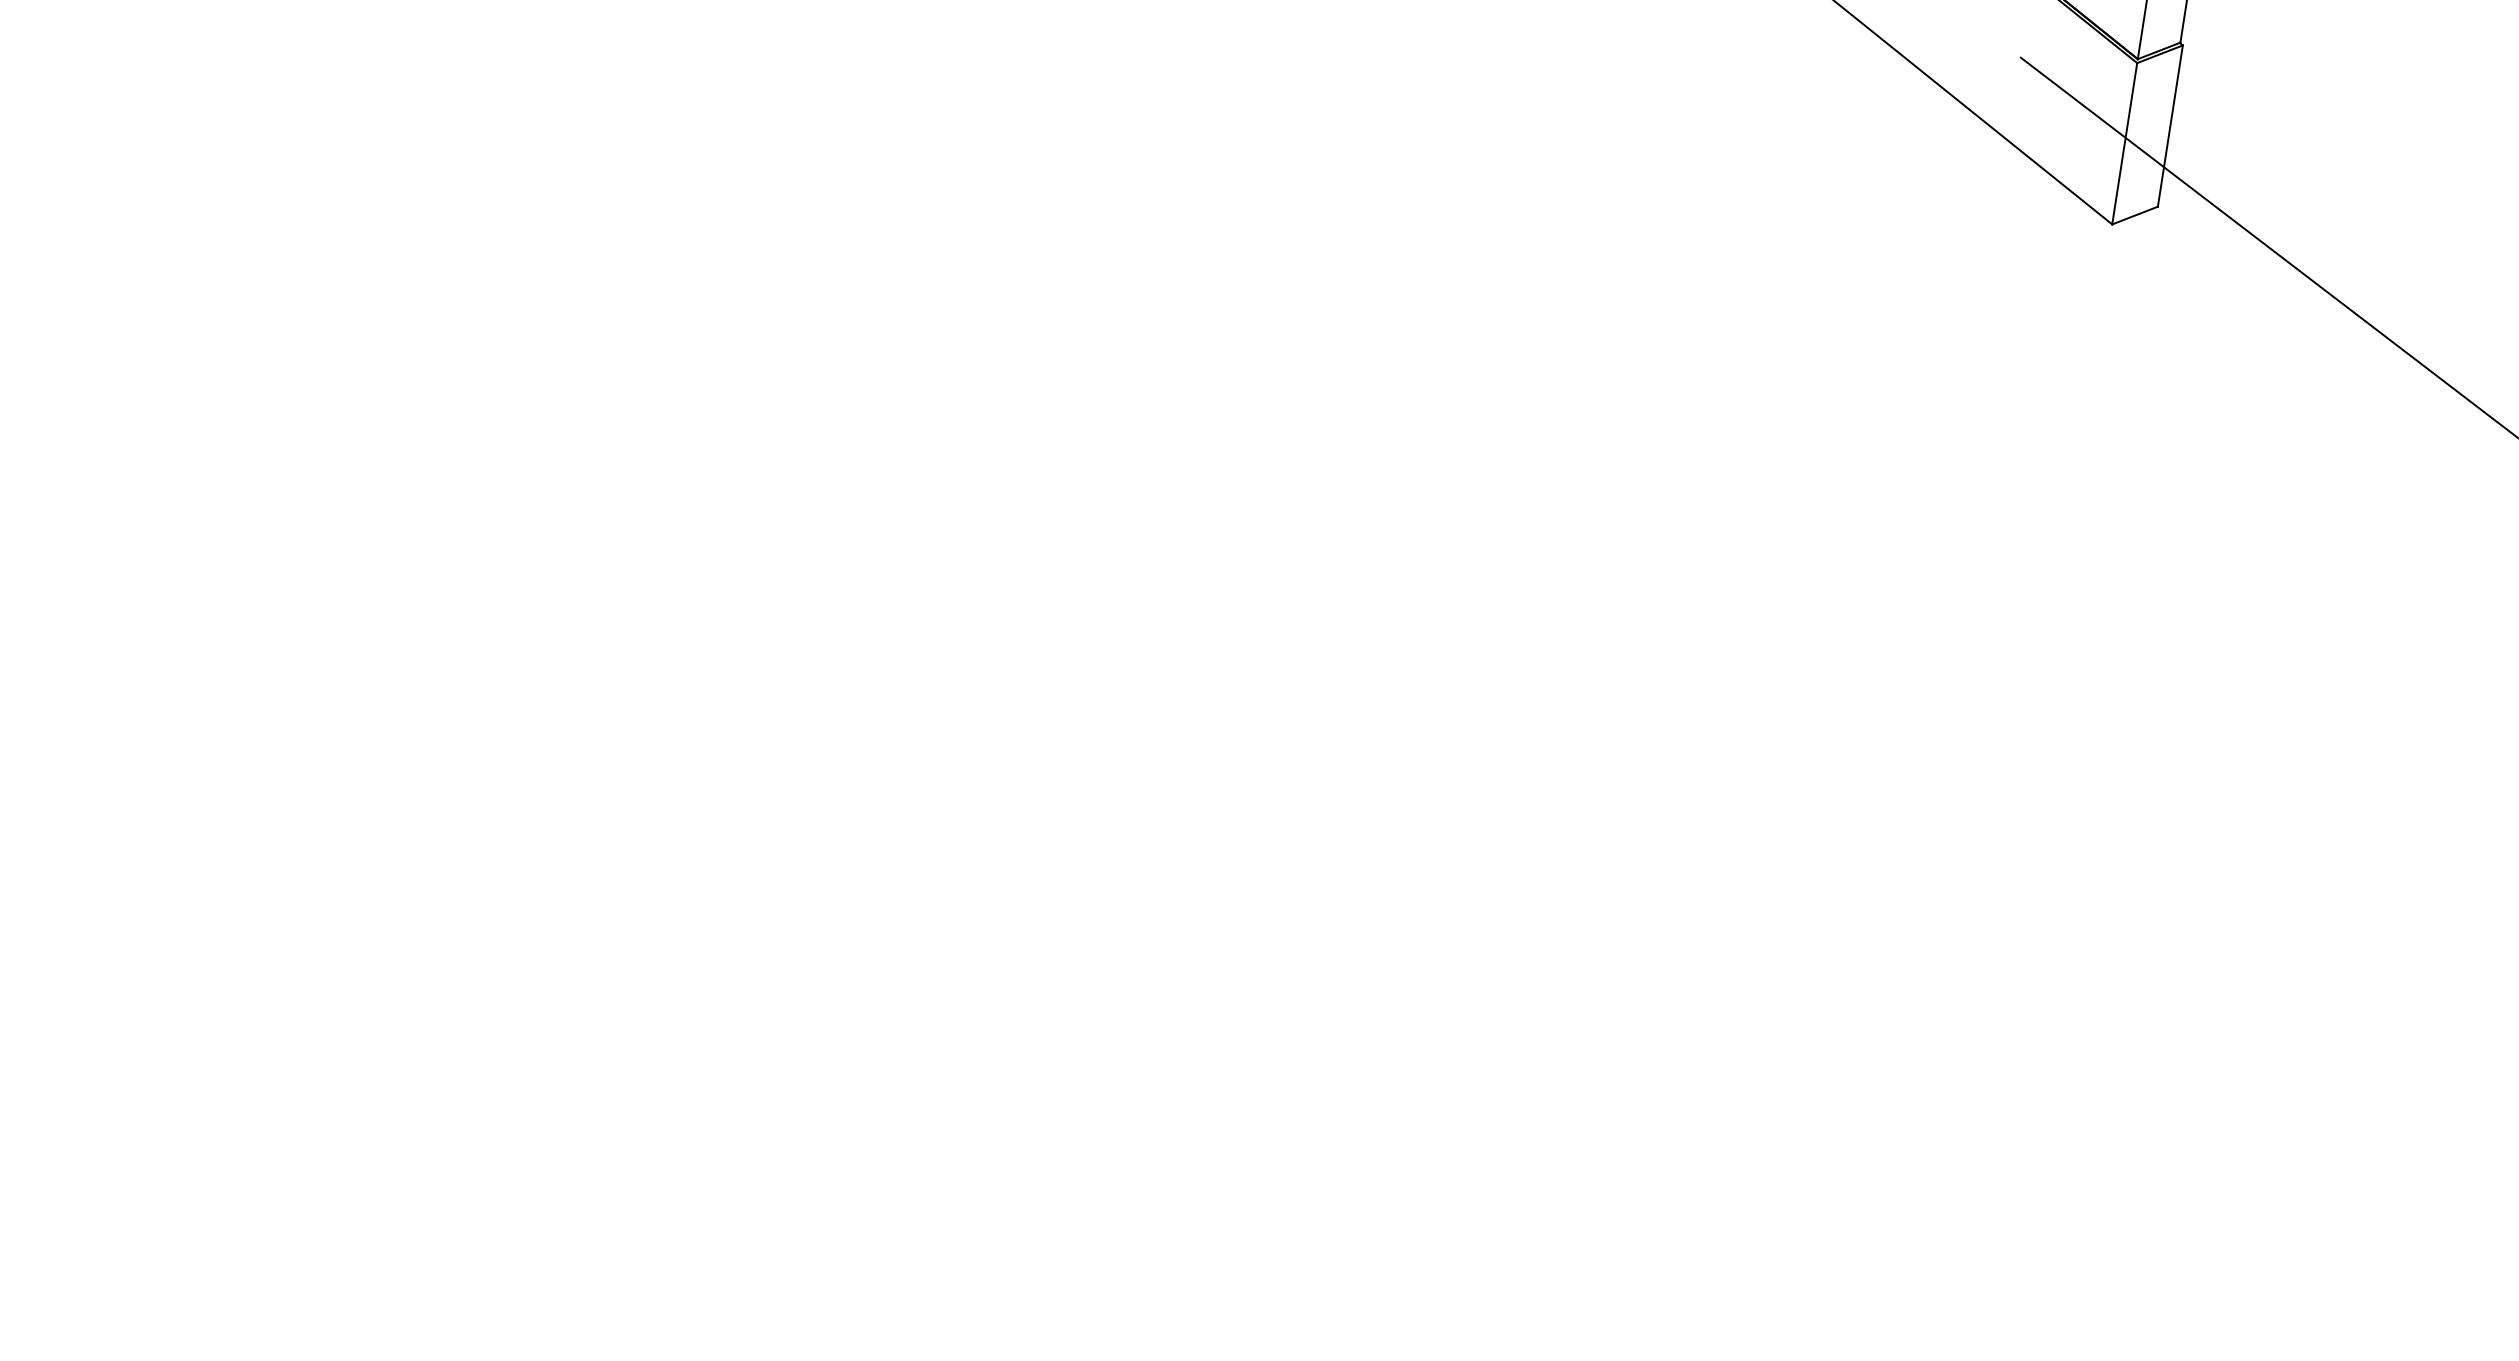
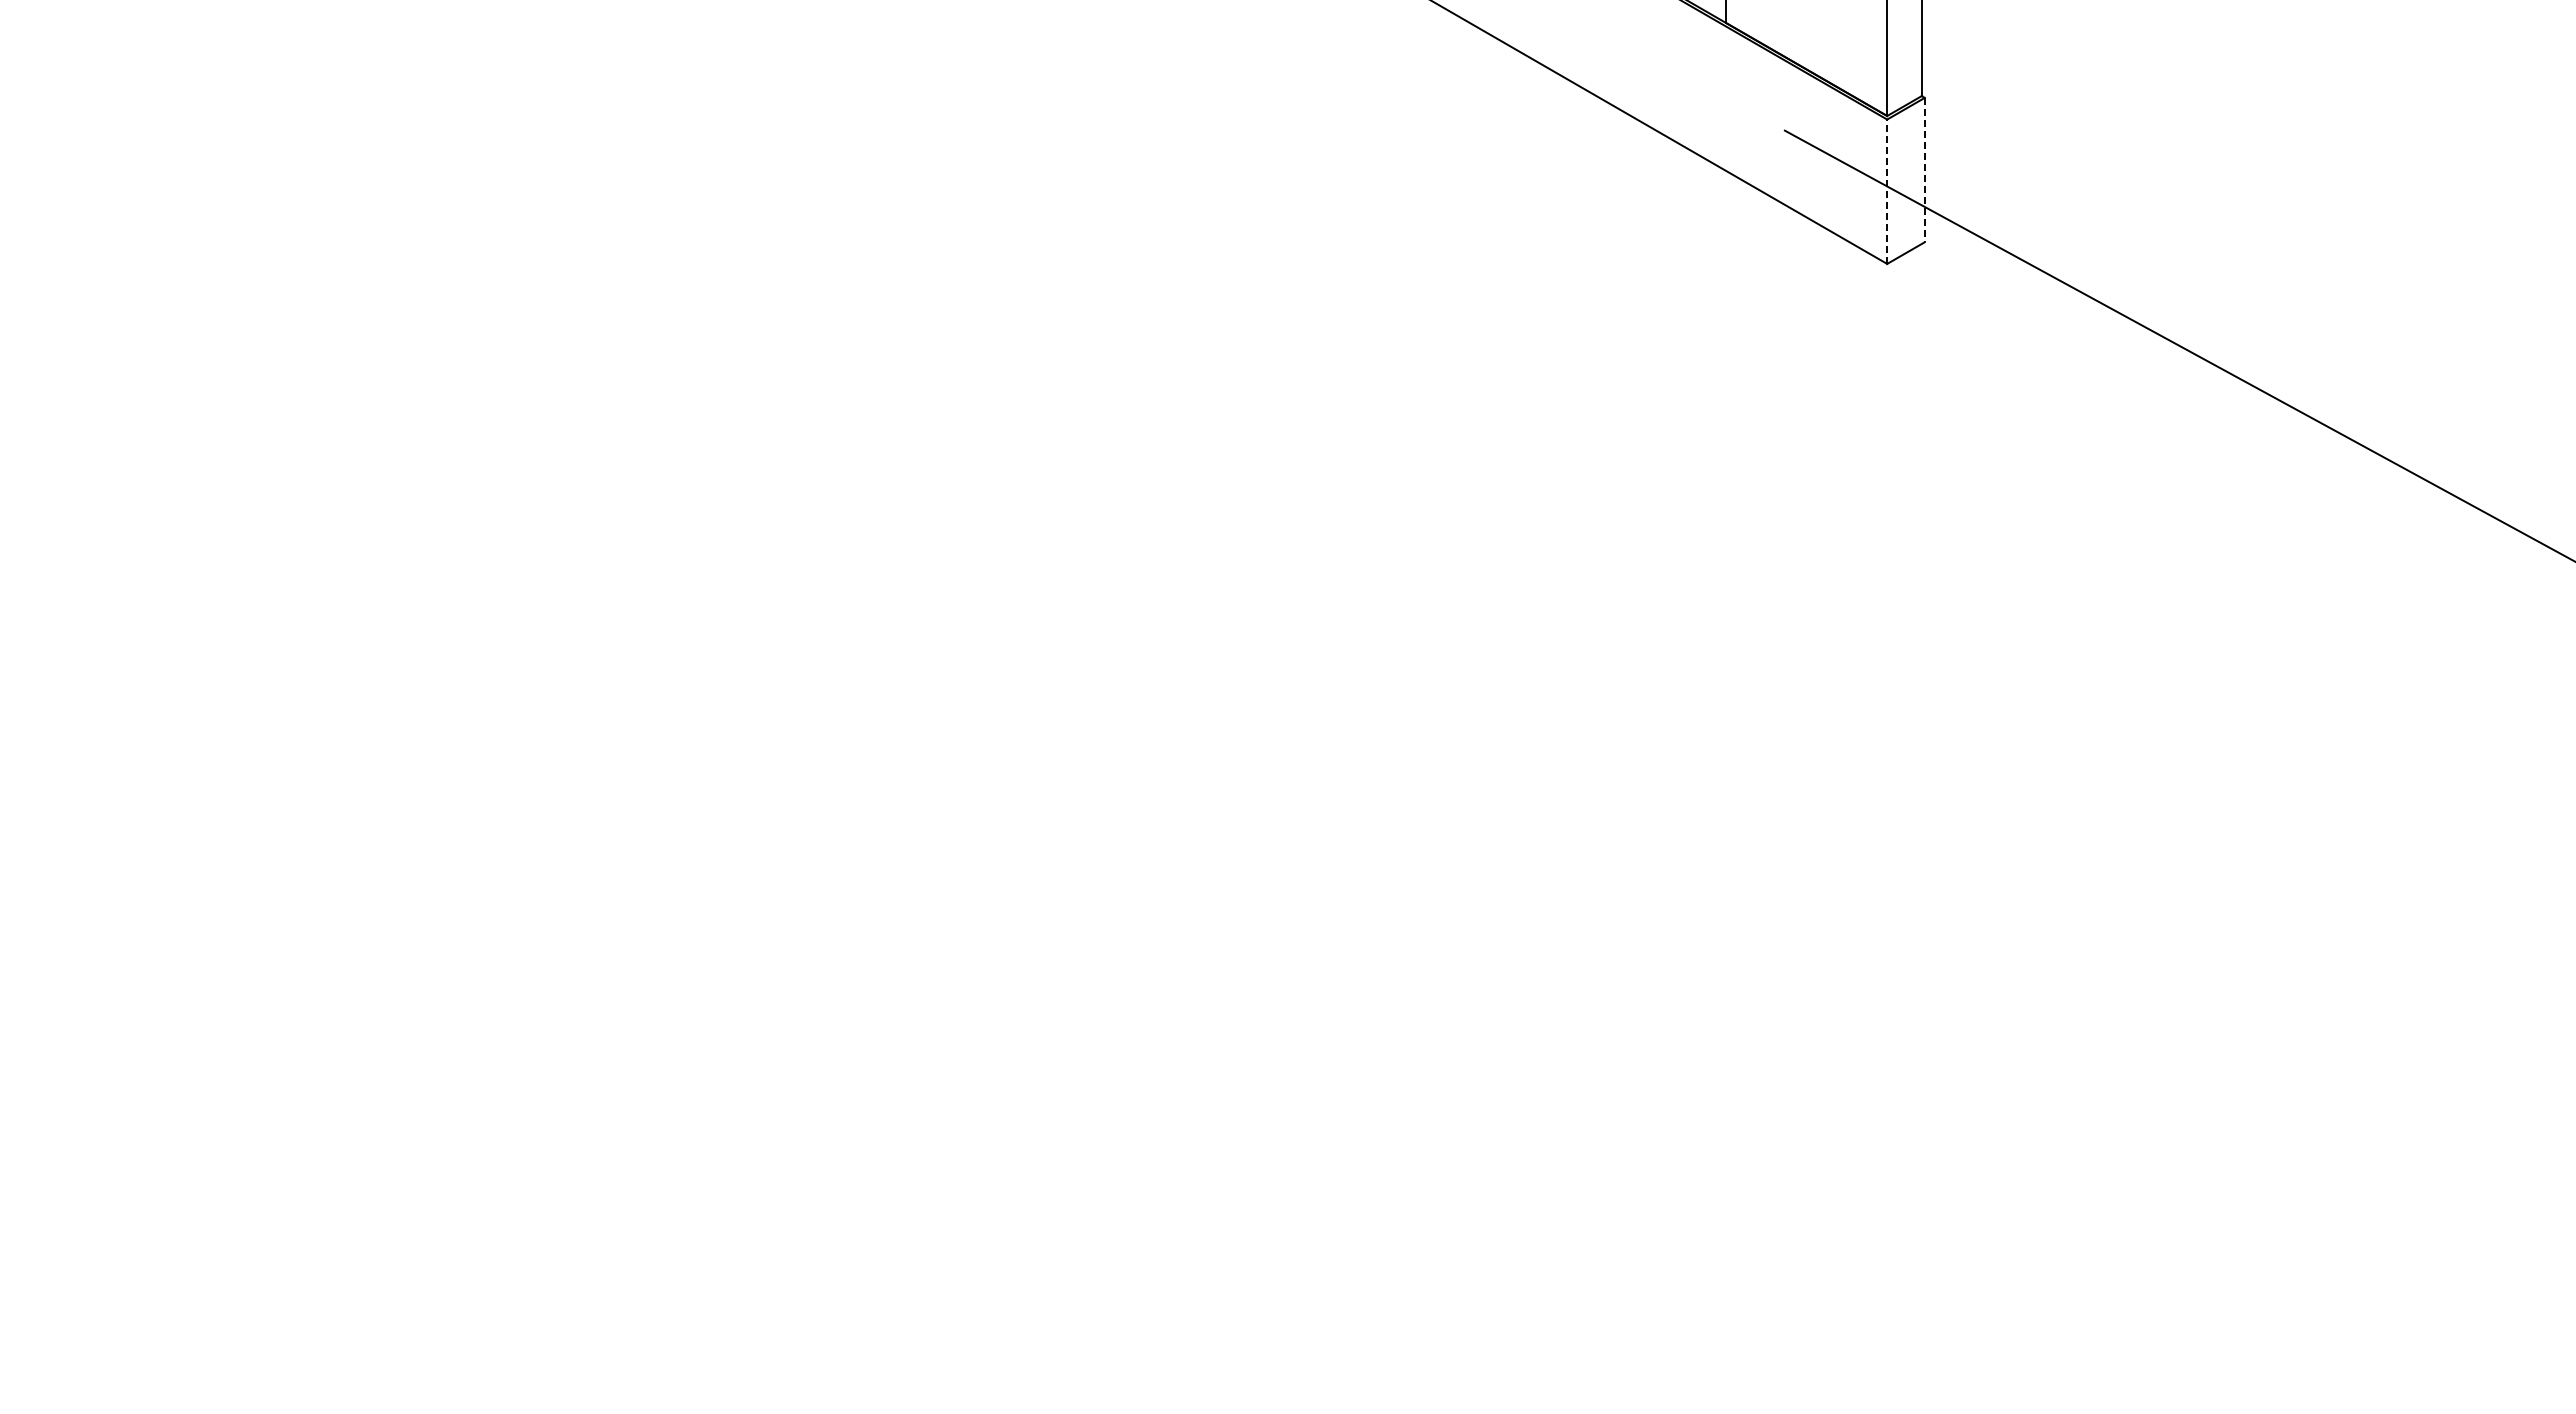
line: (2170, 126) -> (1924, 170), solid -> dashed
line: (2125, 143) -> (1887, 191), solid -> dashed

